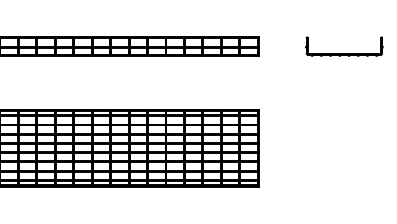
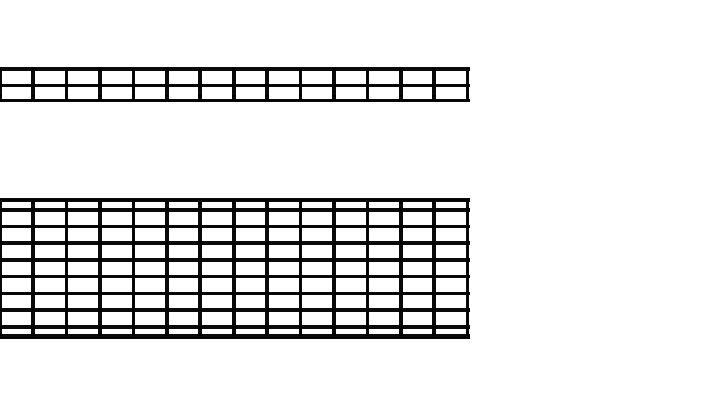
part: (344, 53) -> (624, 96), removed

